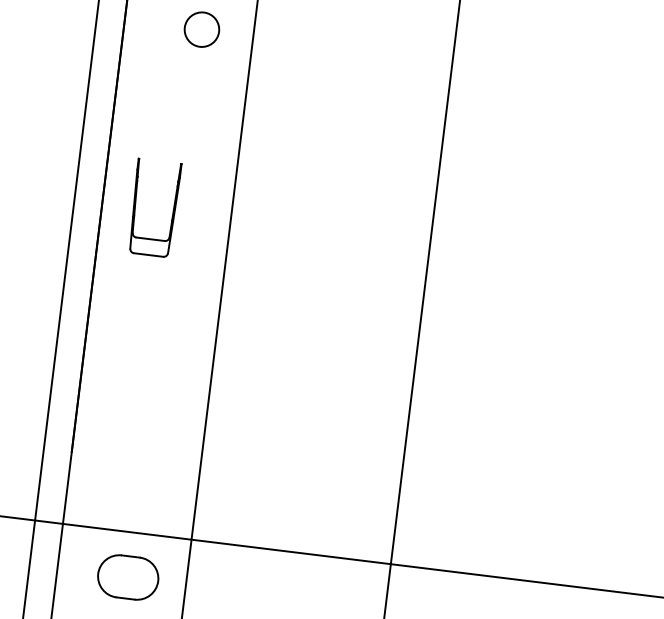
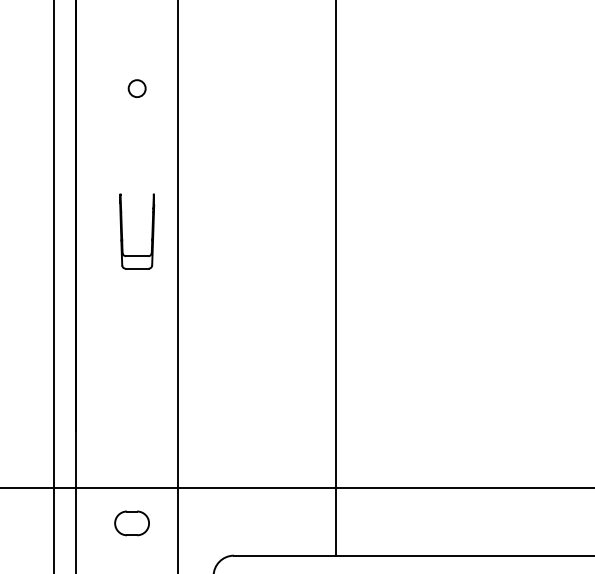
circle: (201, 29) -> (136, 88), size x0.62
part: (172, 210) -> (151, 231), moved
part: (127, 577) -> (131, 523), size x0.71

